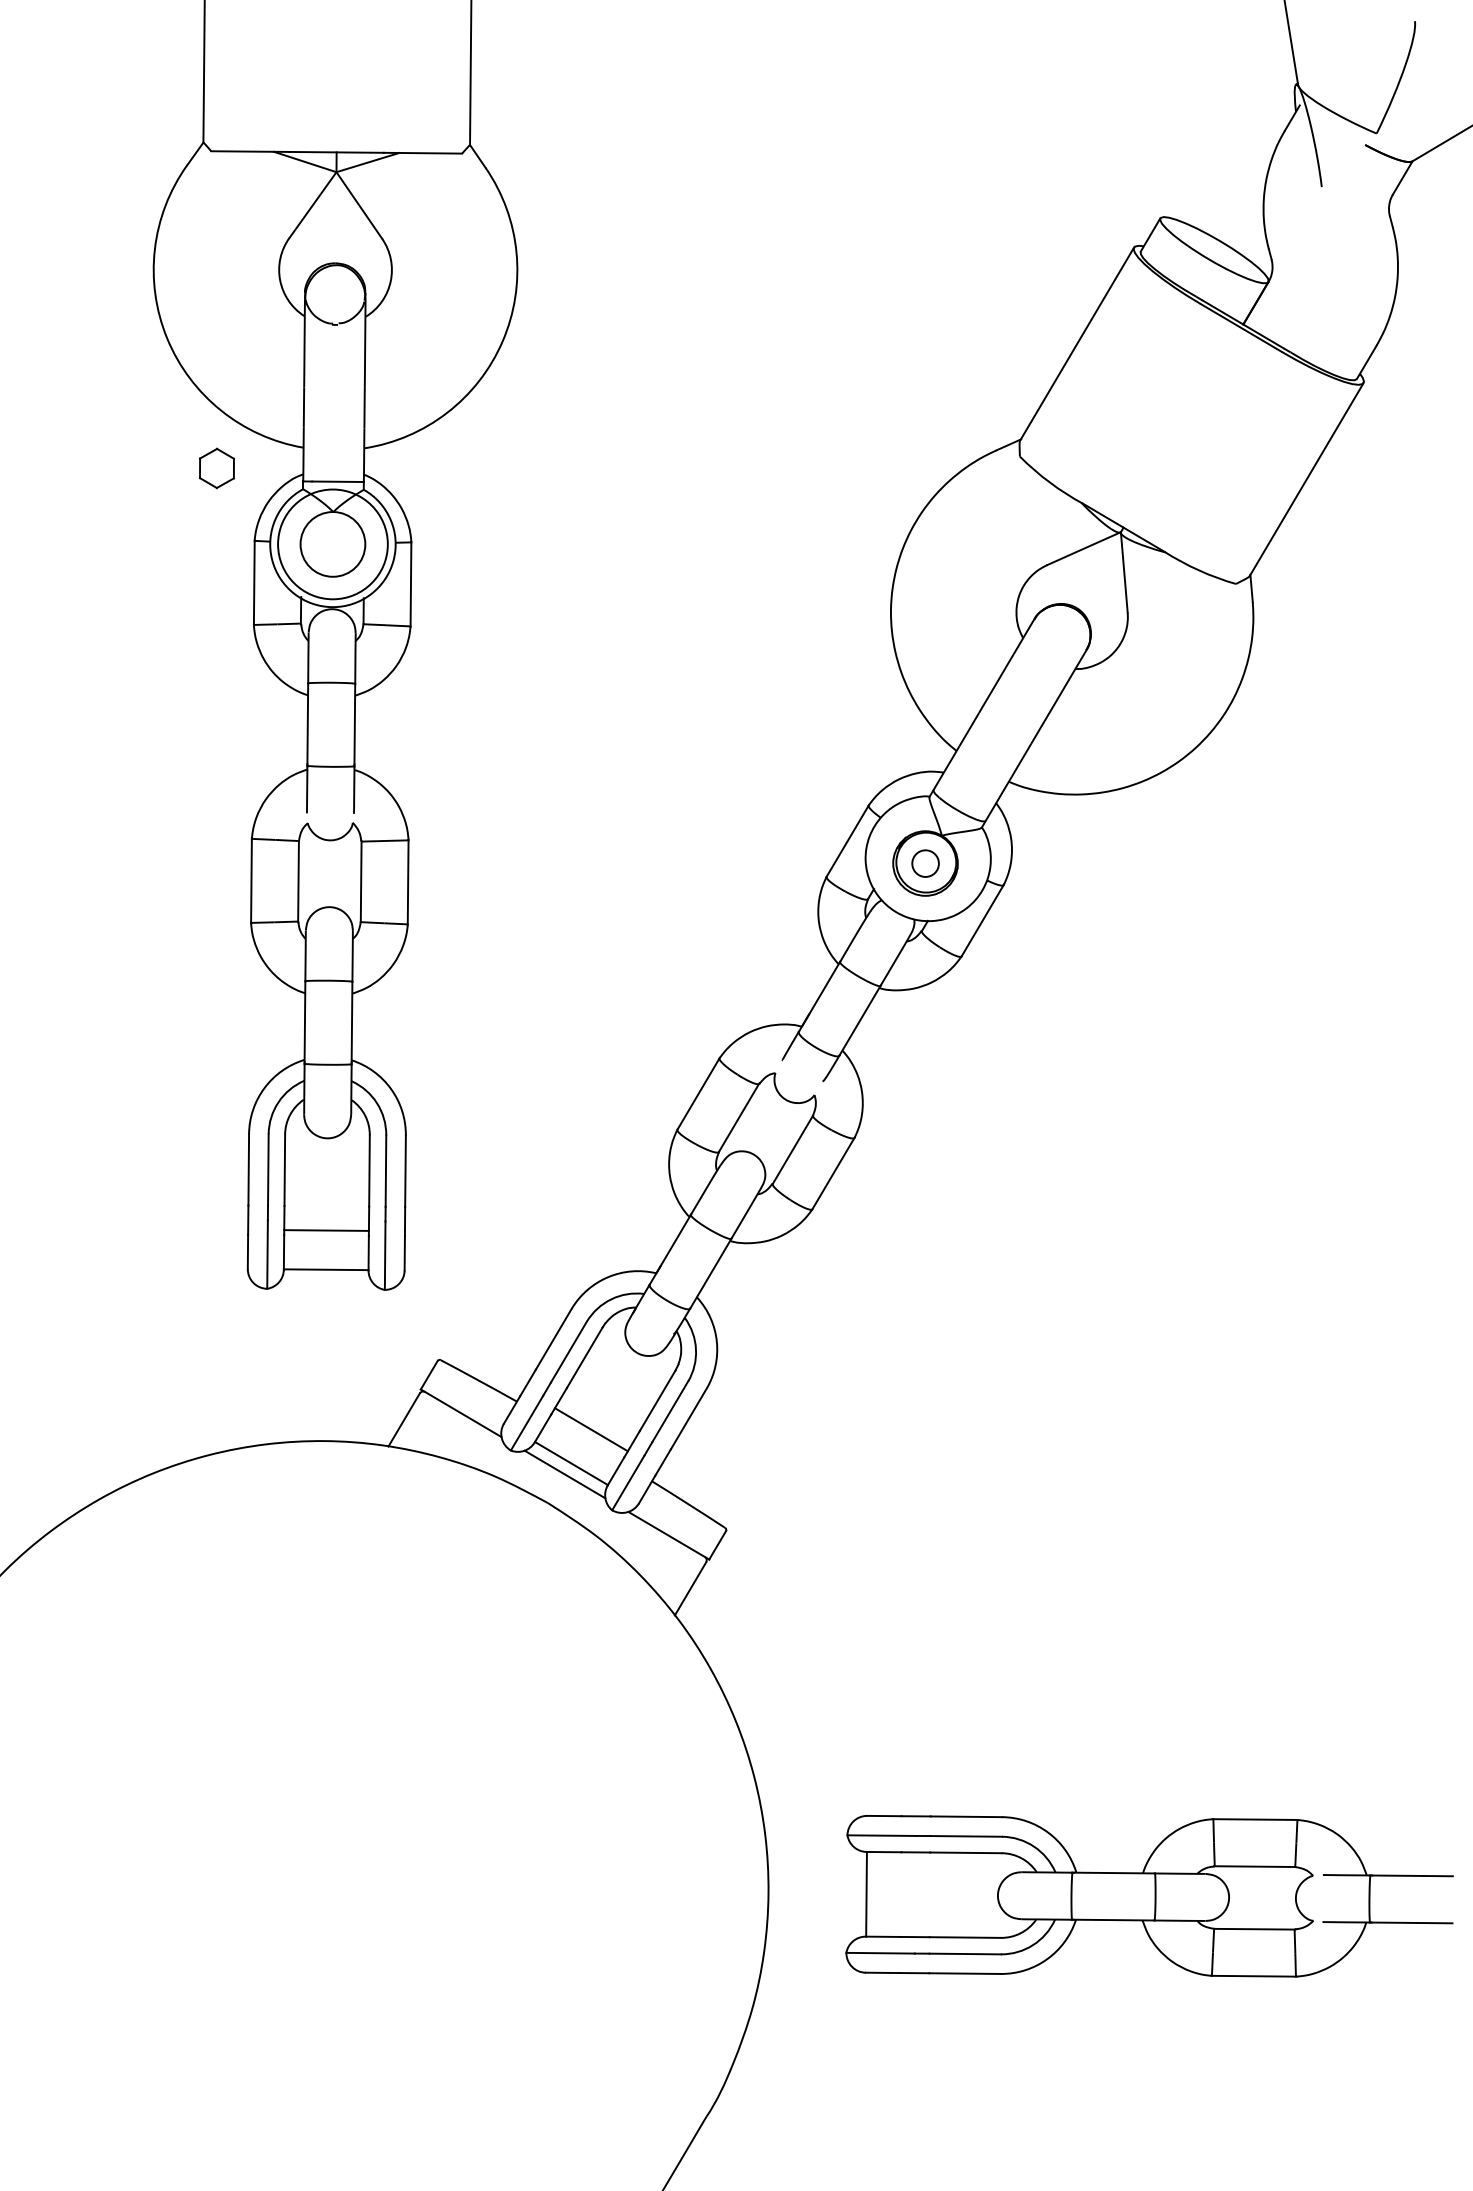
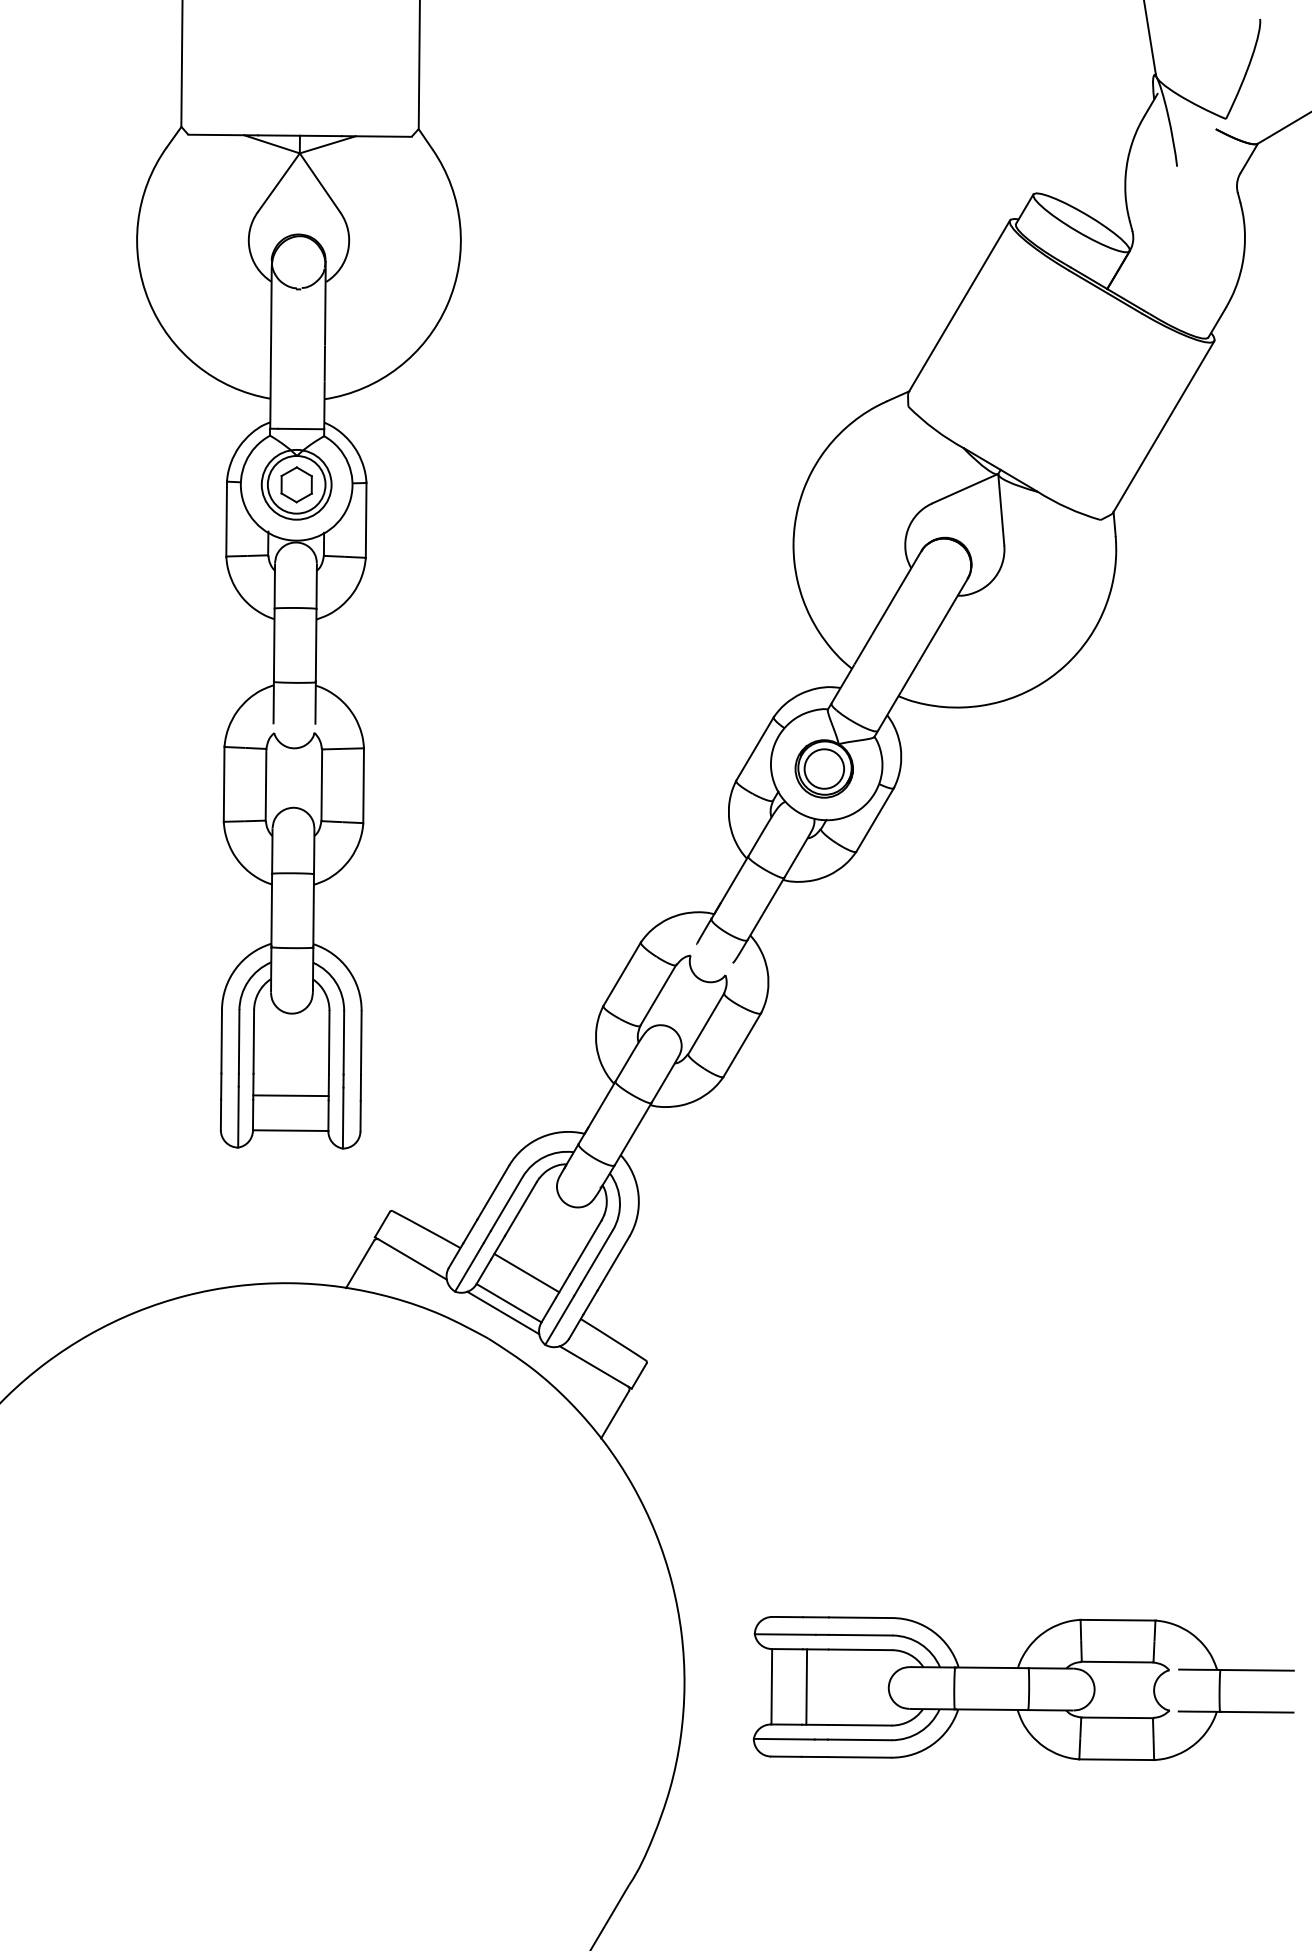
part: (216, 468) -> (296, 484), moved
circle: (332, 544) -> (296, 484), size x0.71
circle: (925, 863) -> (824, 768), size x1.67
line: (905, 1894) -> (806, 1686), added

